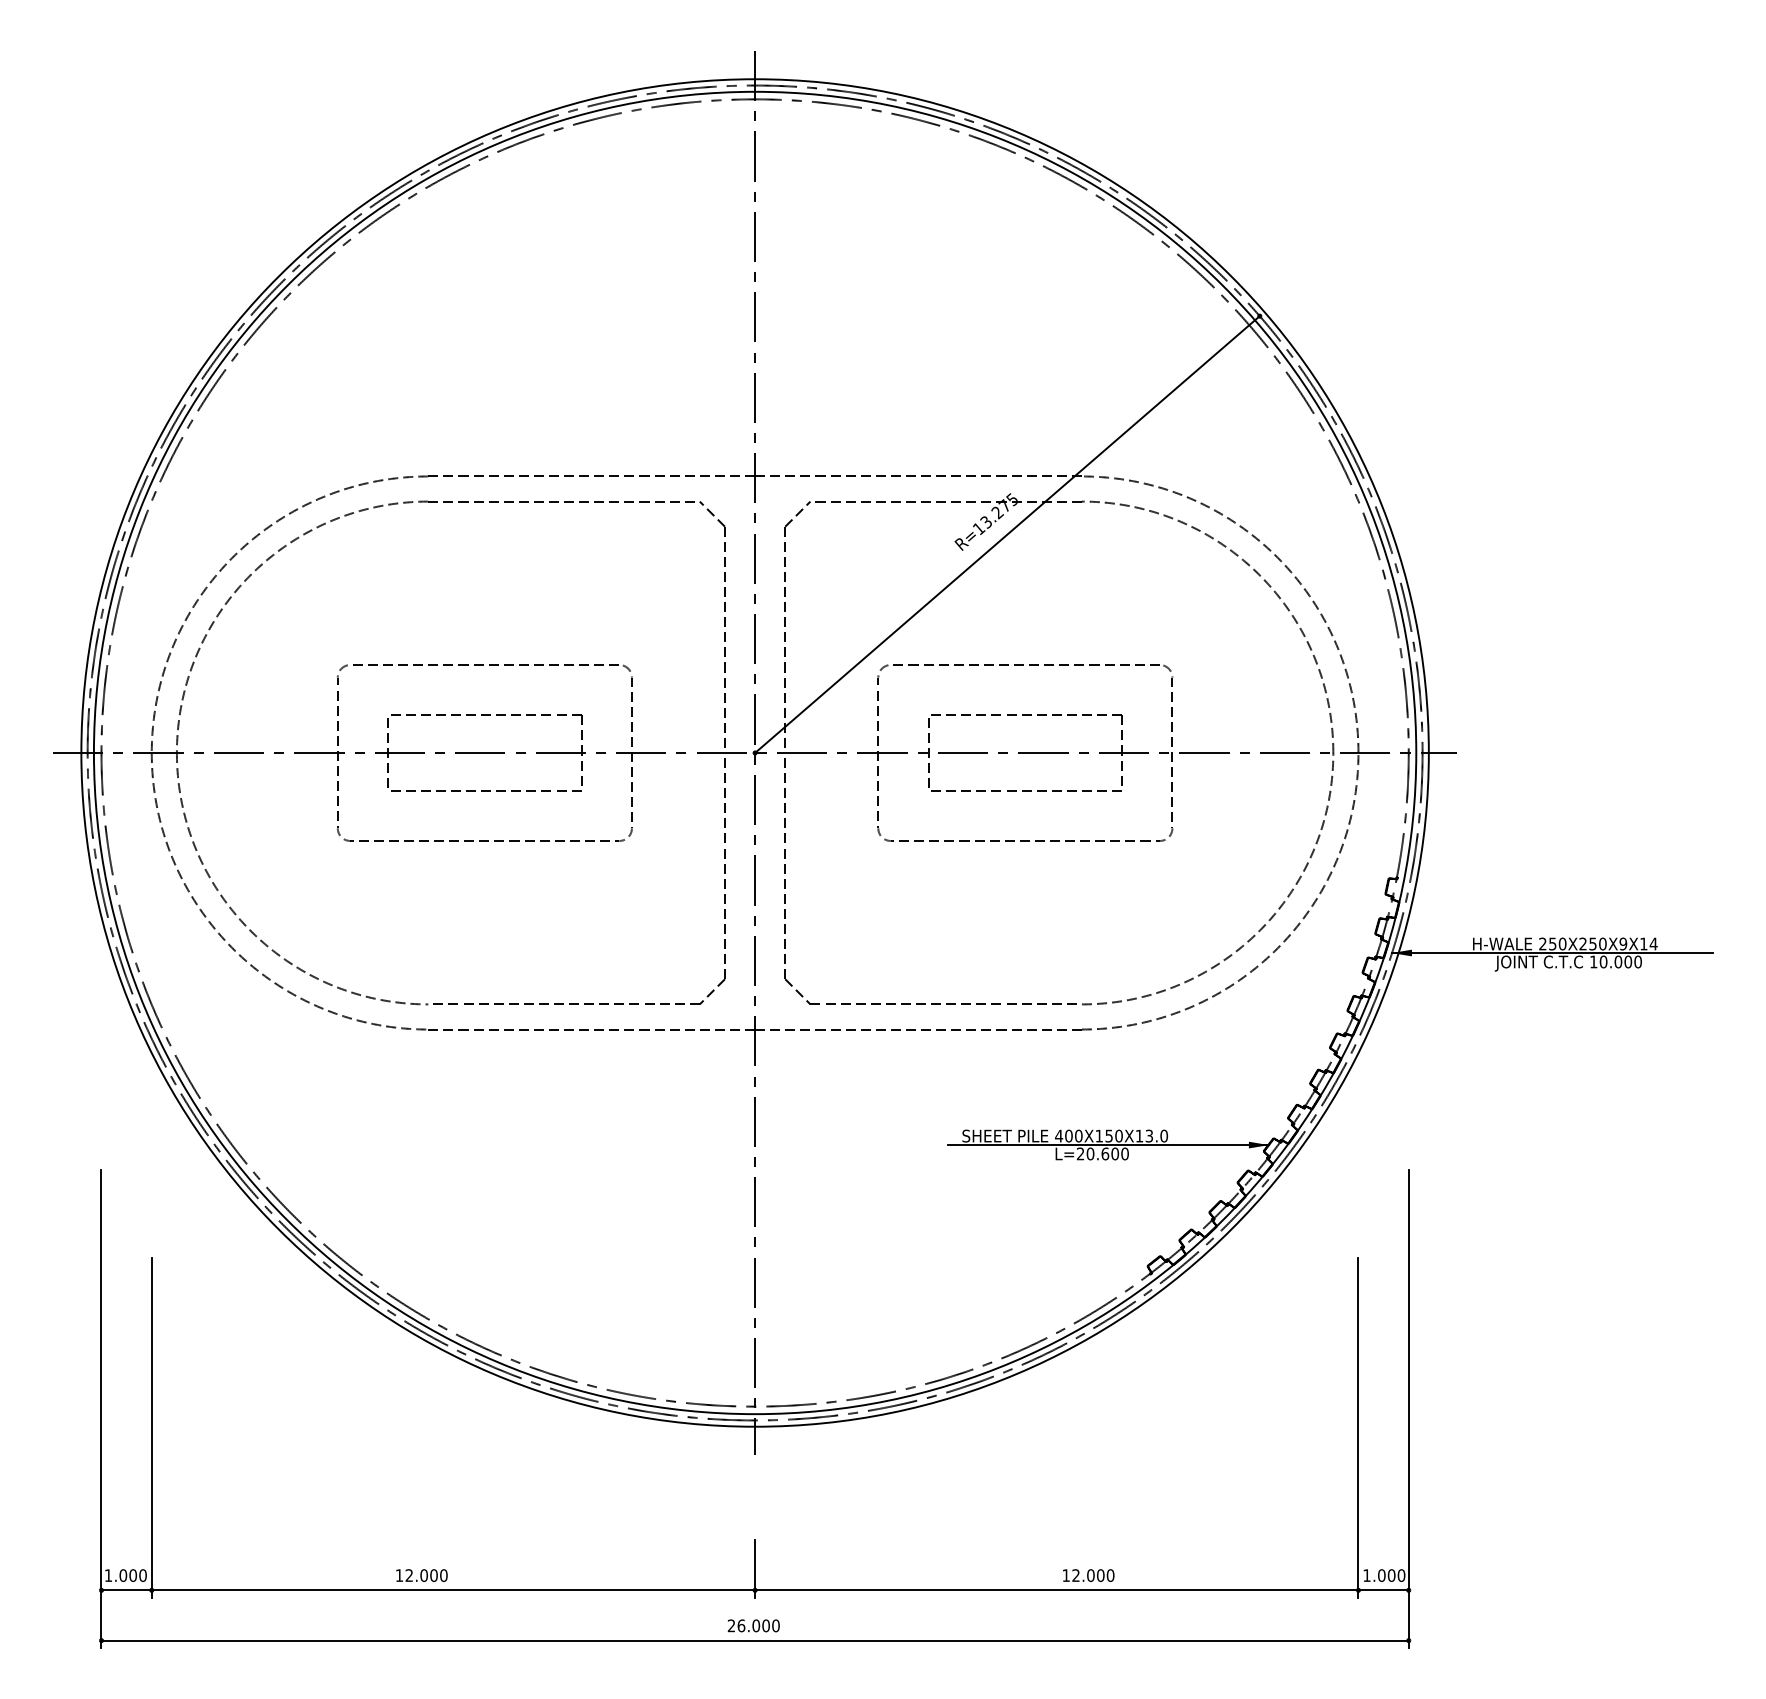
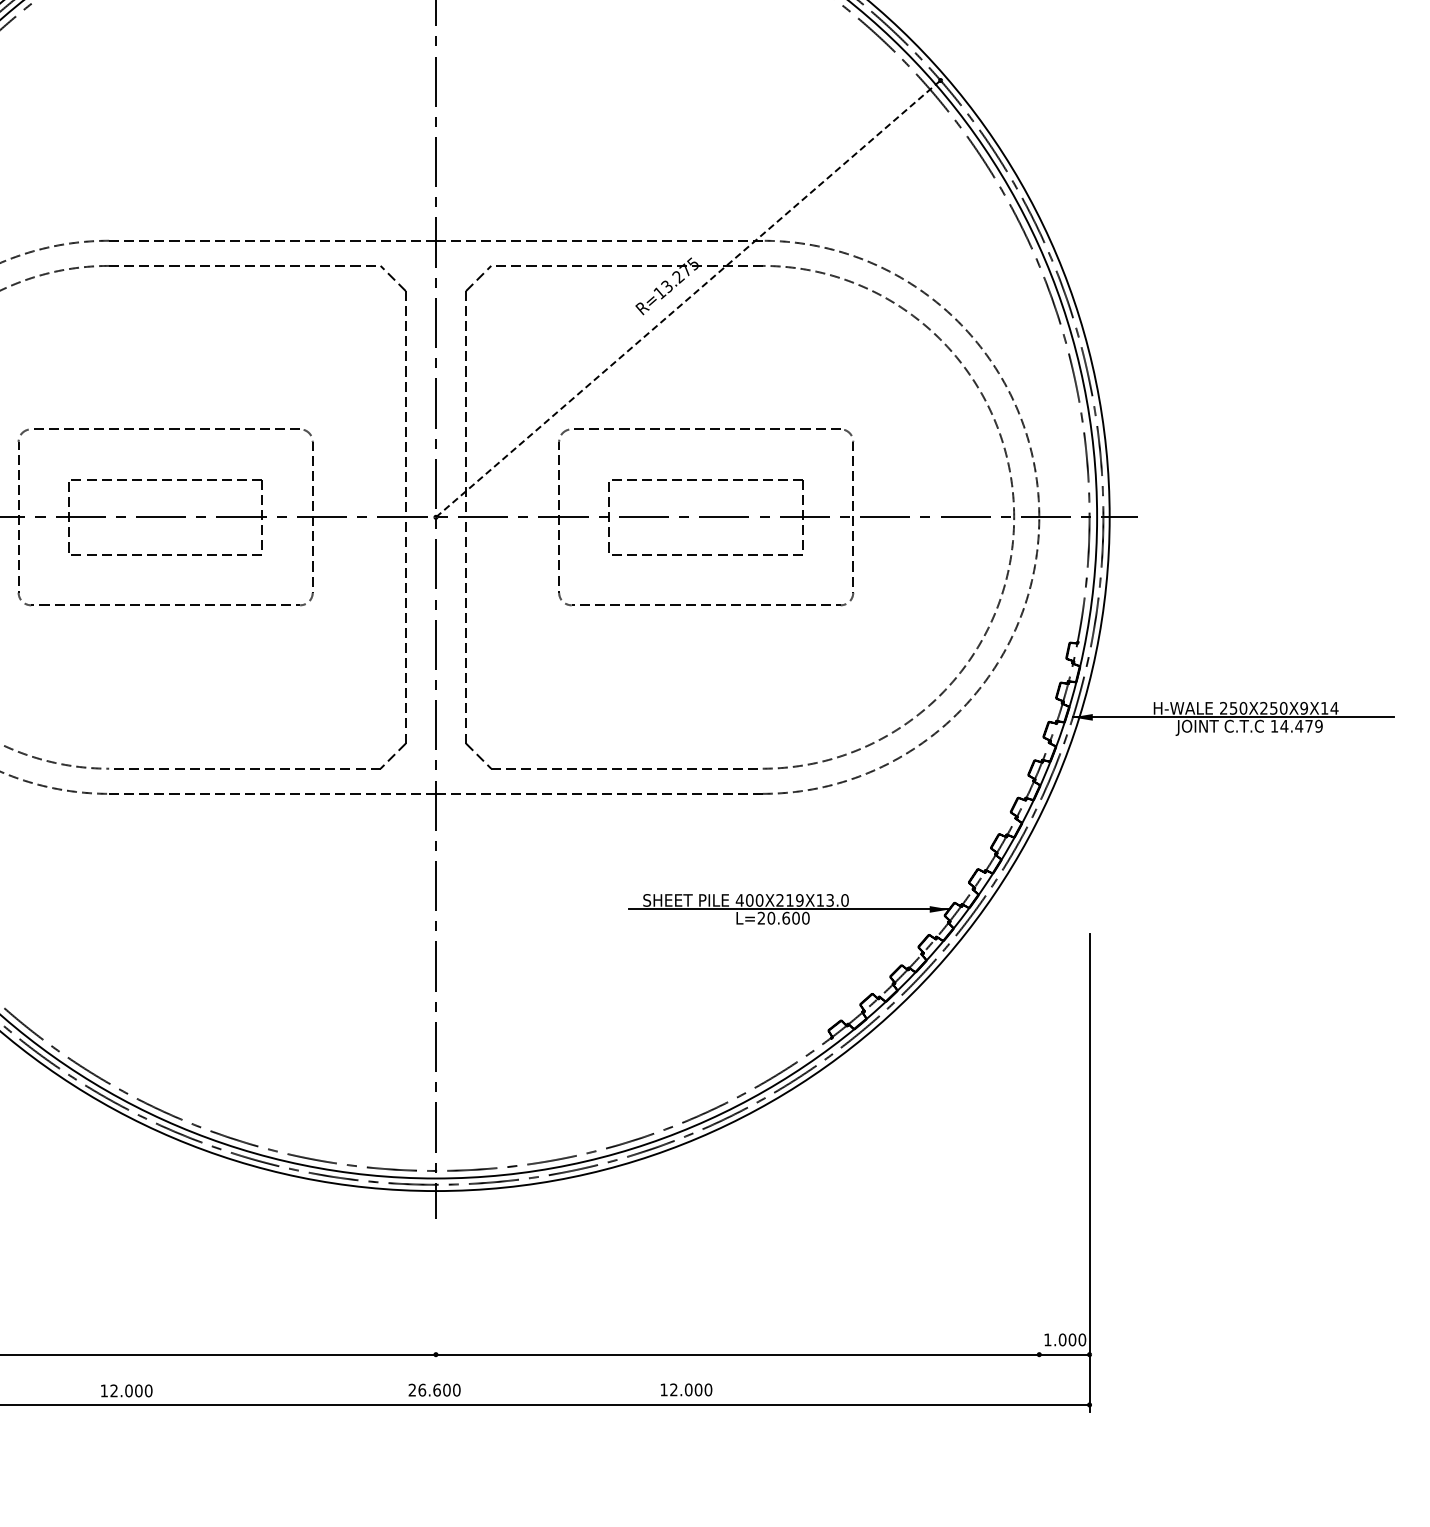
line: (1007, 534) -> (688, 298), solid -> dashed
text: (1620, 961) -> (1301, 725), 10.000 -> 14.479
text: (1108, 1135) -> (789, 899), 400X150X13.0 -> 400X219X13.0
line: (1358, 1427) -> (1039, 1191), removed
line: (755, 1568) -> (436, 1332), removed
text: (421, 1575) -> (126, 1390), moved
text: (1088, 1575) -> (686, 1389), moved
text: (756, 1625) -> (437, 1389), 26.000 -> 26.600

